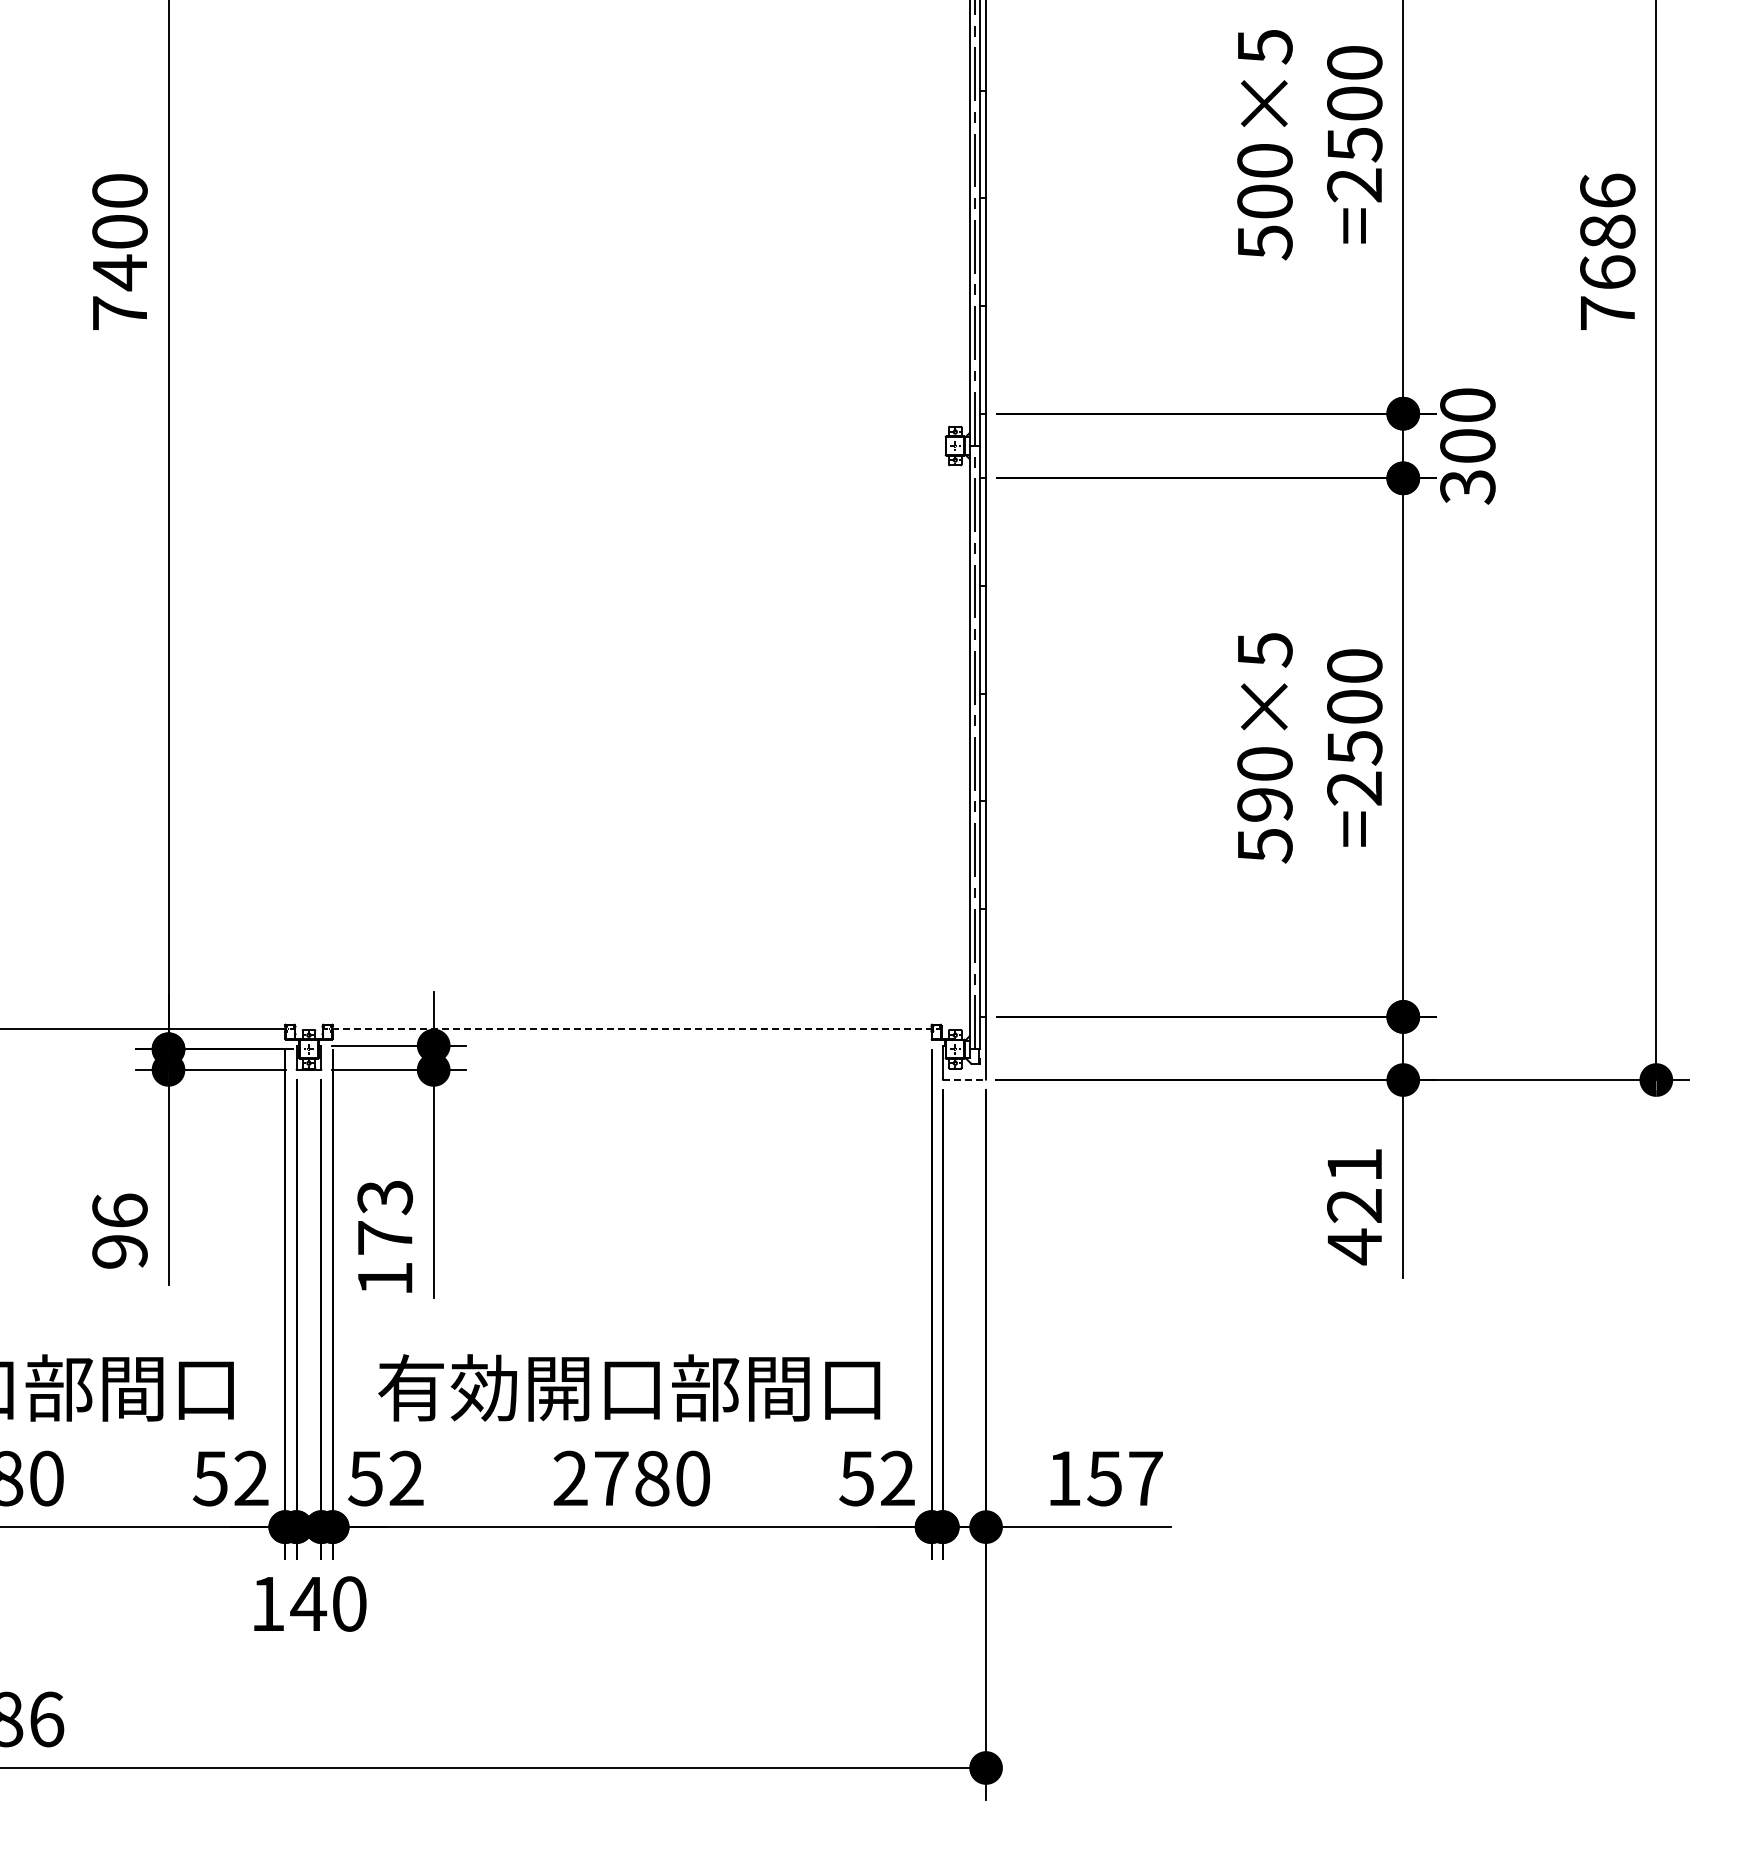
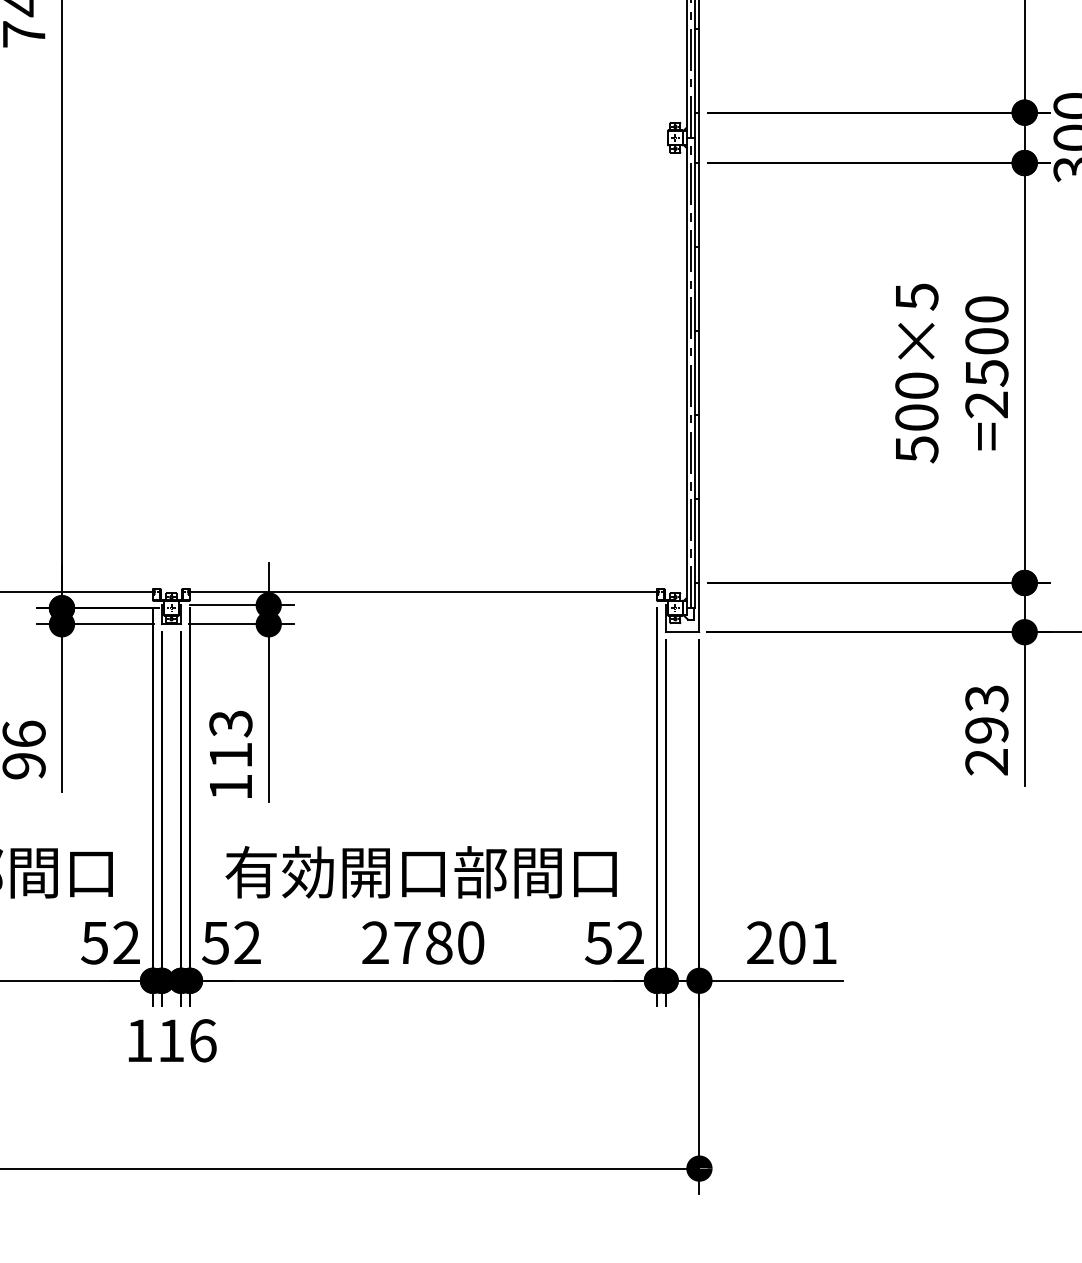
text: (1264, 804) -> (916, 417), 590×5 -> 500×5
line: (632, 1028) -> (423, 592), dashed -> solid
line: (964, 1080) -> (682, 632), dashed -> solid
text: (1354, 1206) -> (986, 730), 421 -> 293
text: (385, 1237) -> (231, 754), 173 -> 113
text: (1104, 1478) -> (791, 942), 157 -> 201
text: (328, 1603) -> (186, 1040), 140 -> 116

